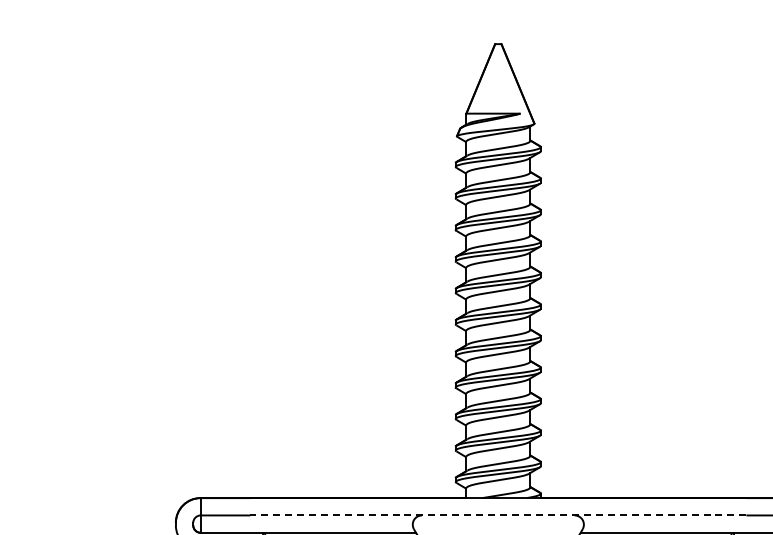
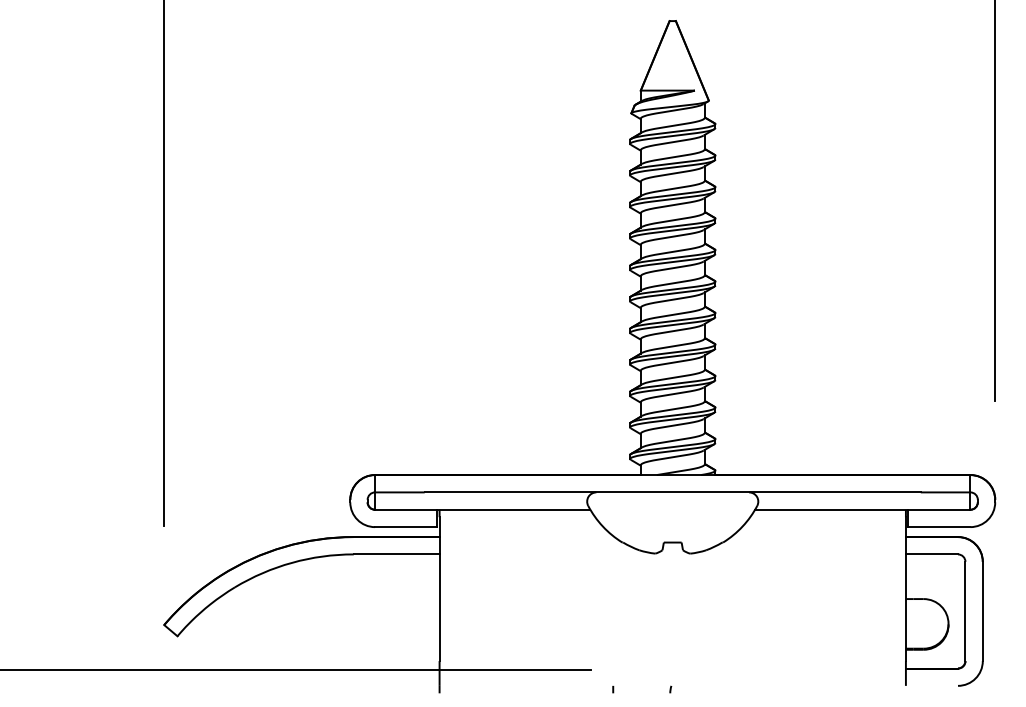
line: (498, 515) -> (672, 492), dashed -> solid

